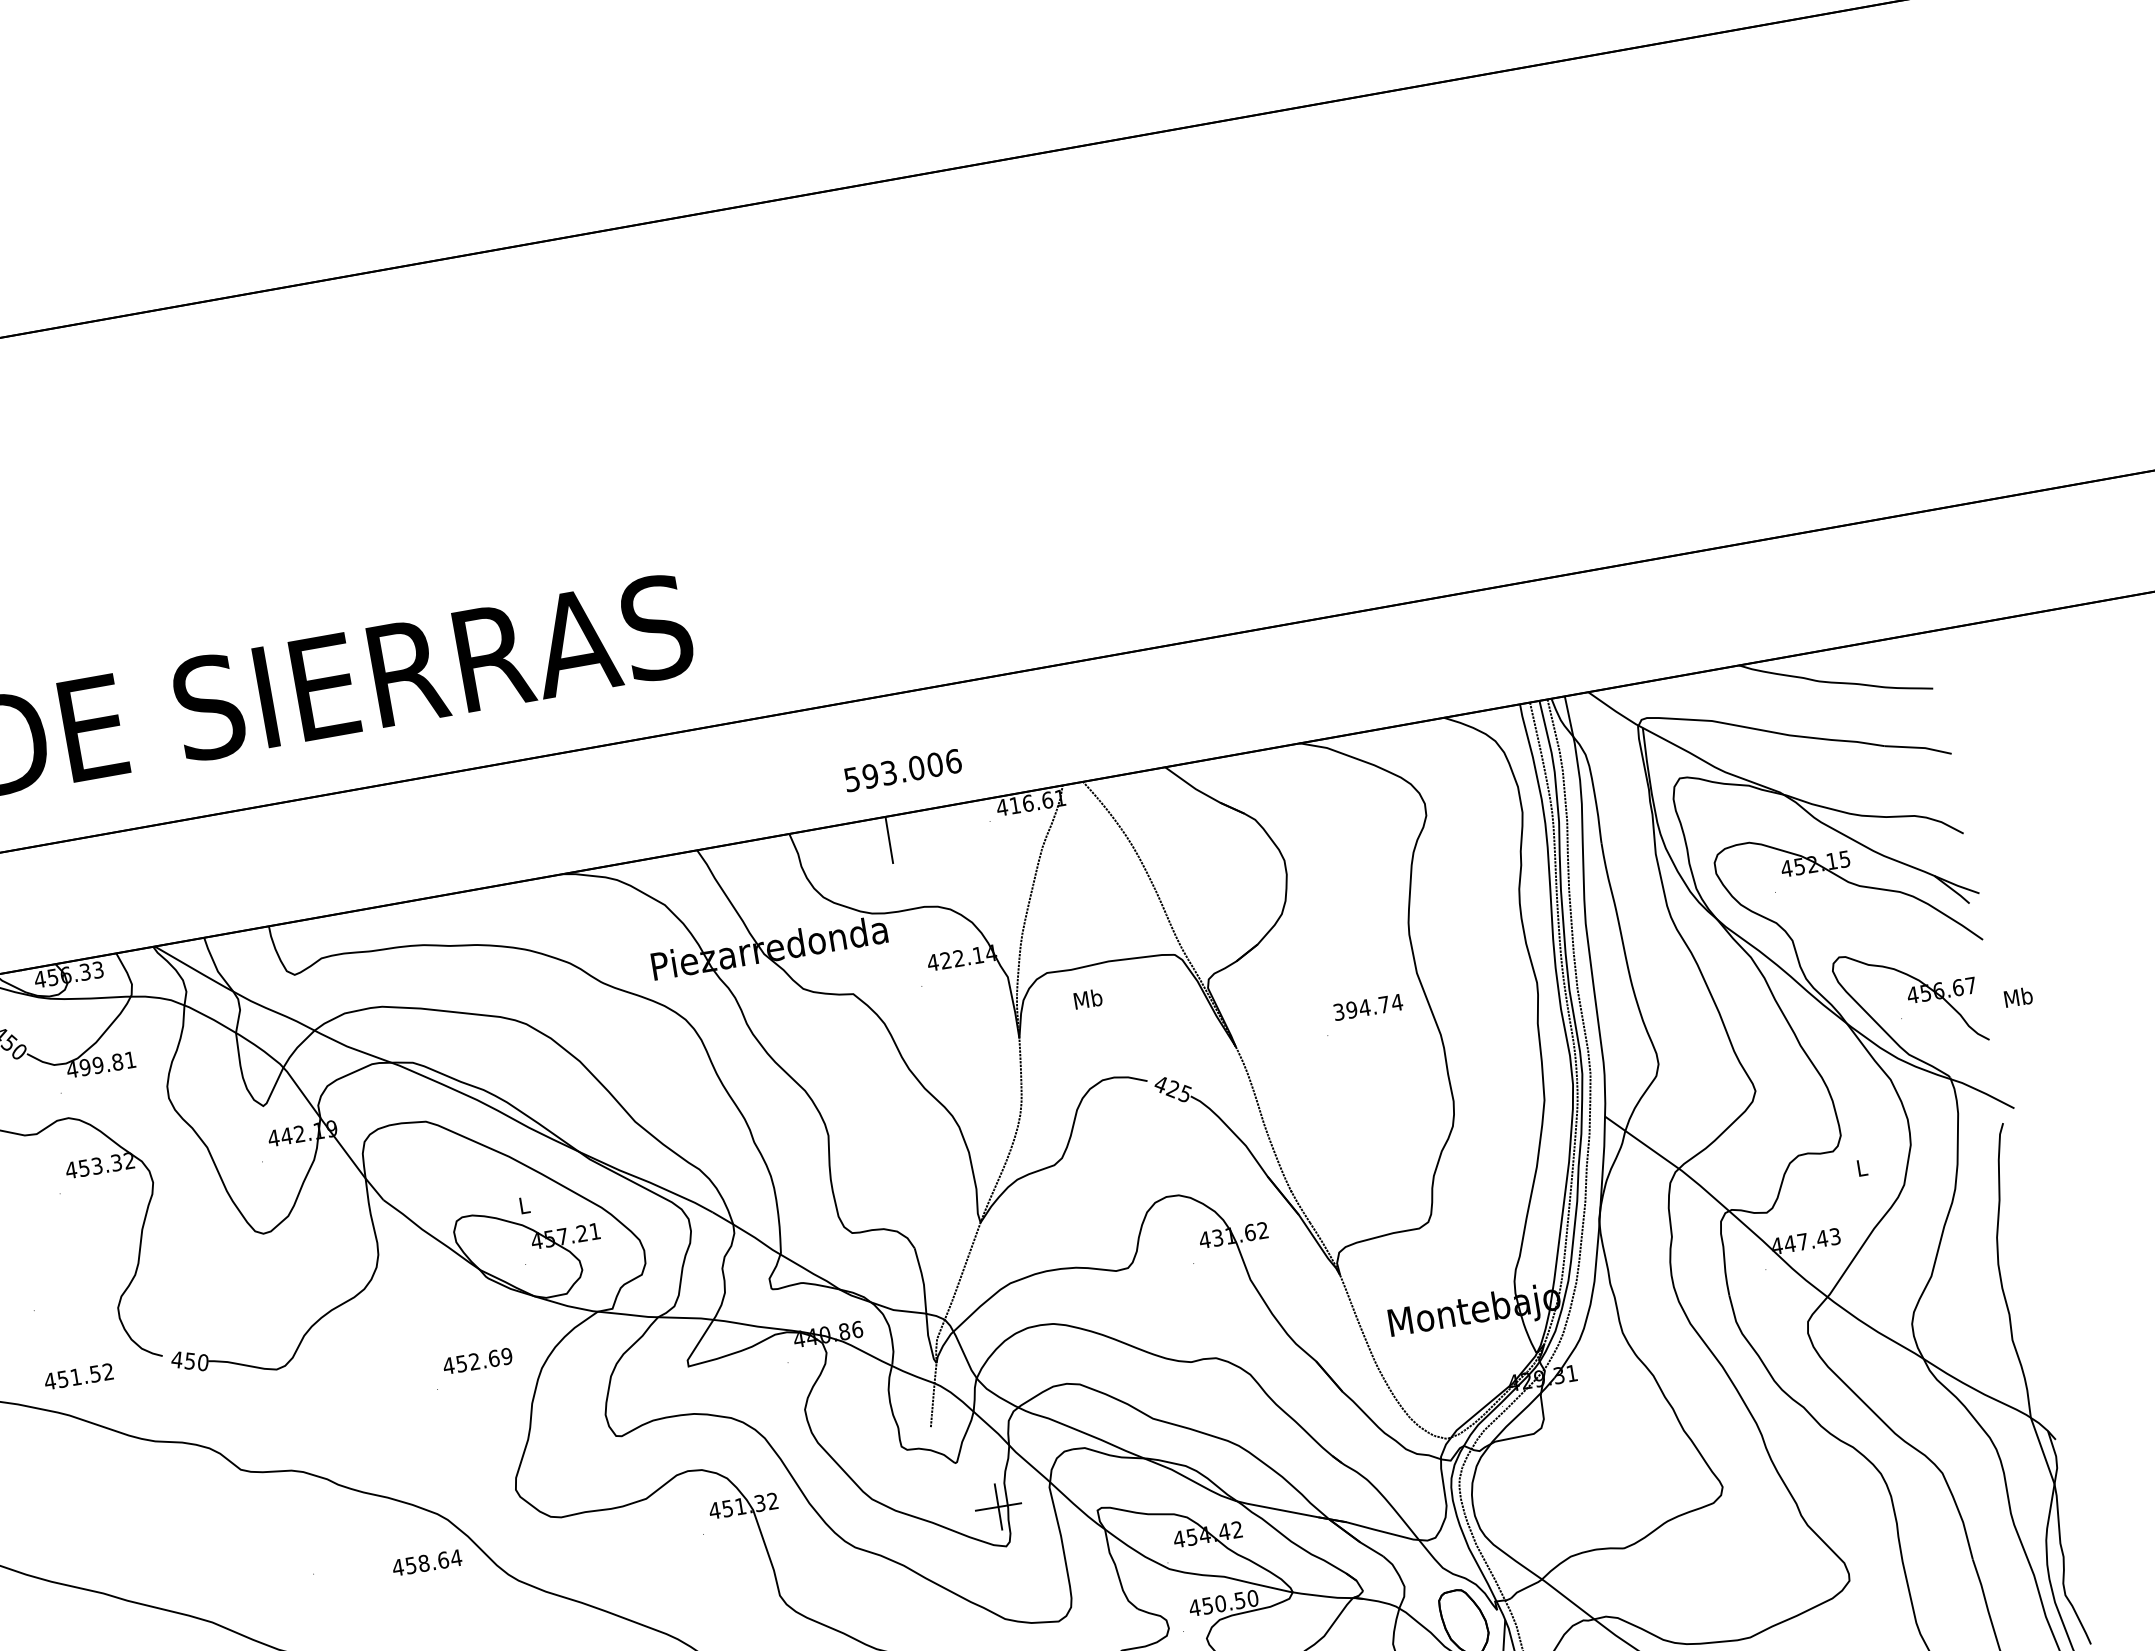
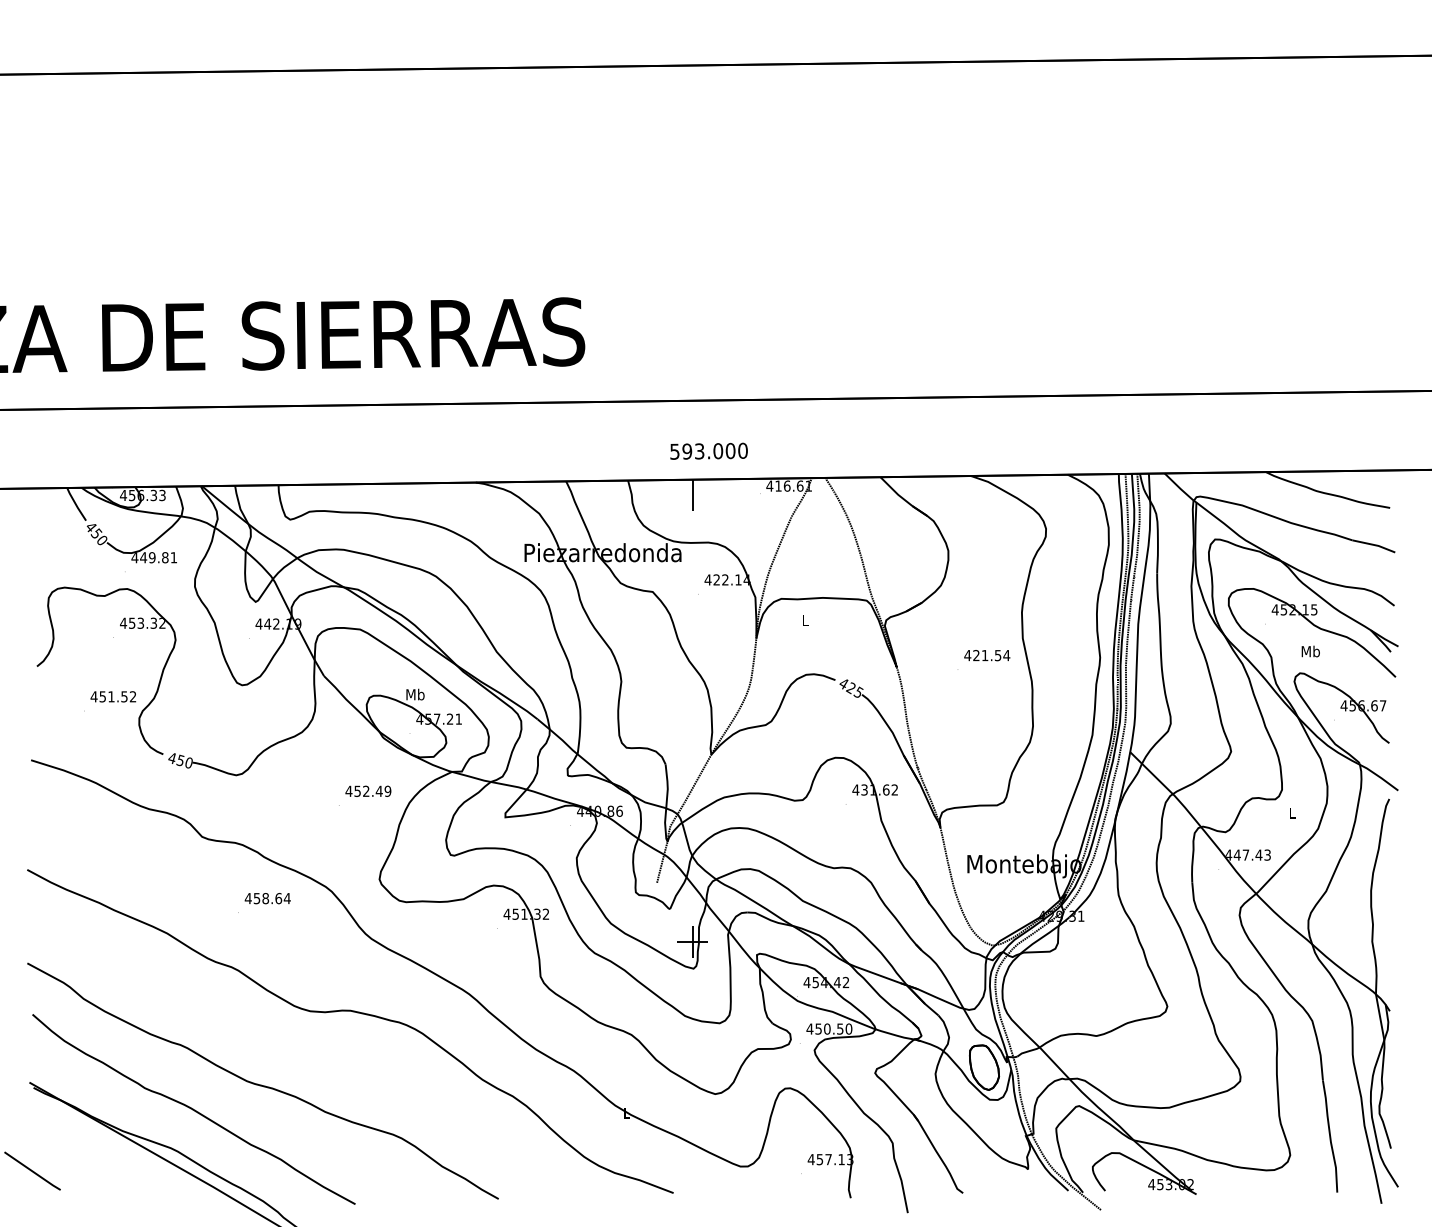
text: (952, 761) -> (742, 450), 593.006 -> 593.000
text: (2017, 997) -> (1310, 651), moved
text: (1088, 999) -> (805, 620), Mb -> L
text: (1360, 1008) -> (982, 655), 394.74 -> 421.54
text: (85, 1067) -> (143, 557), 499.81 -> 449.81
text: (524, 1205) -> (415, 694), L -> Mb
text: (492, 1357) -> (378, 790), 452.69 -> 452.49
text: (78, 1376) -> (113, 696), moved
text: (426, 1562) -> (267, 898), moved

